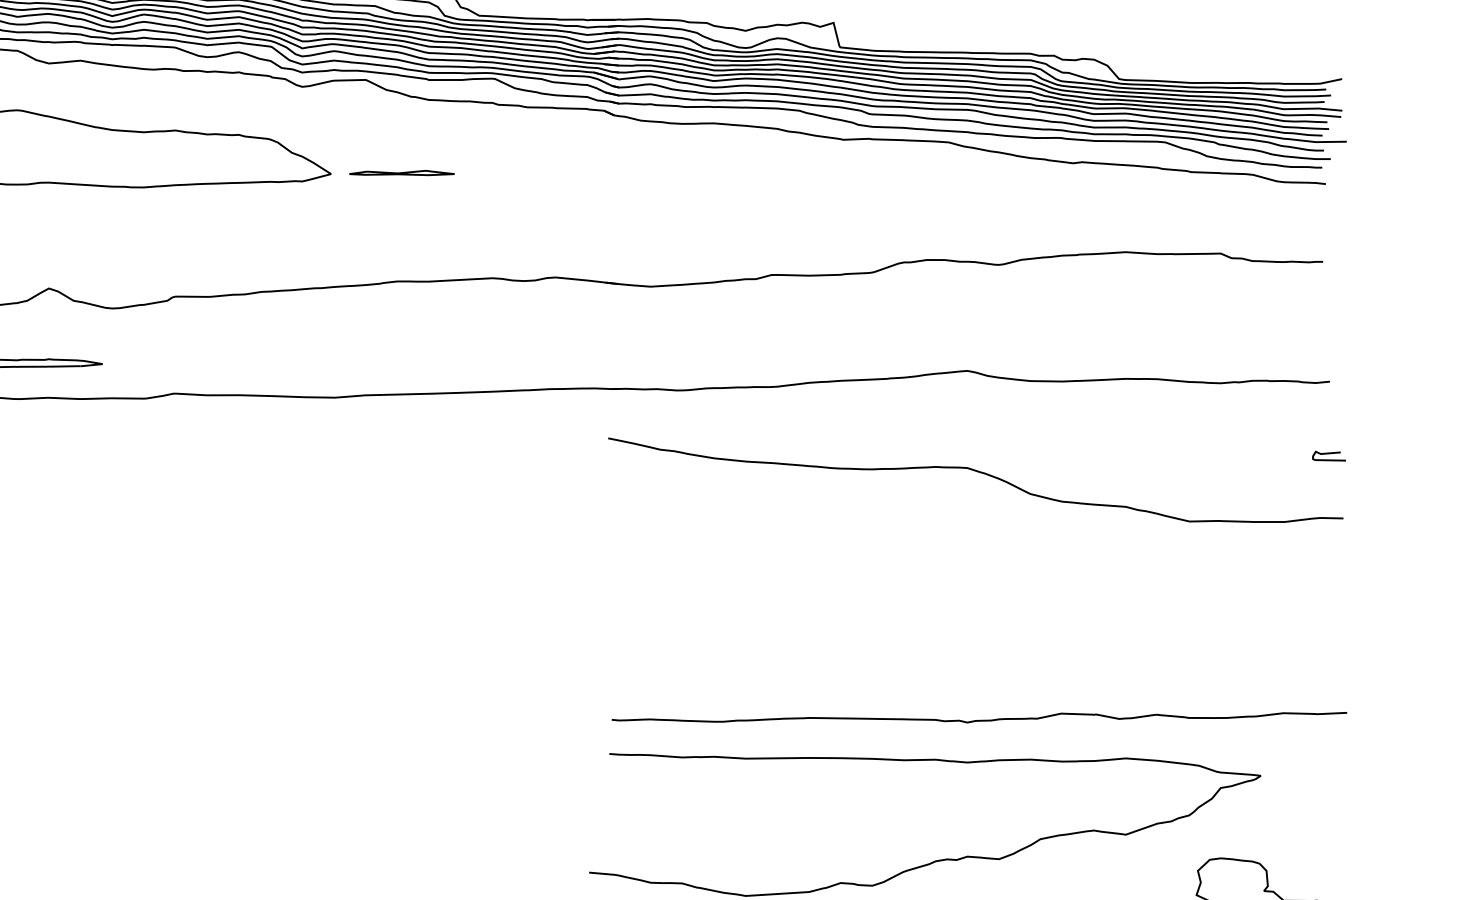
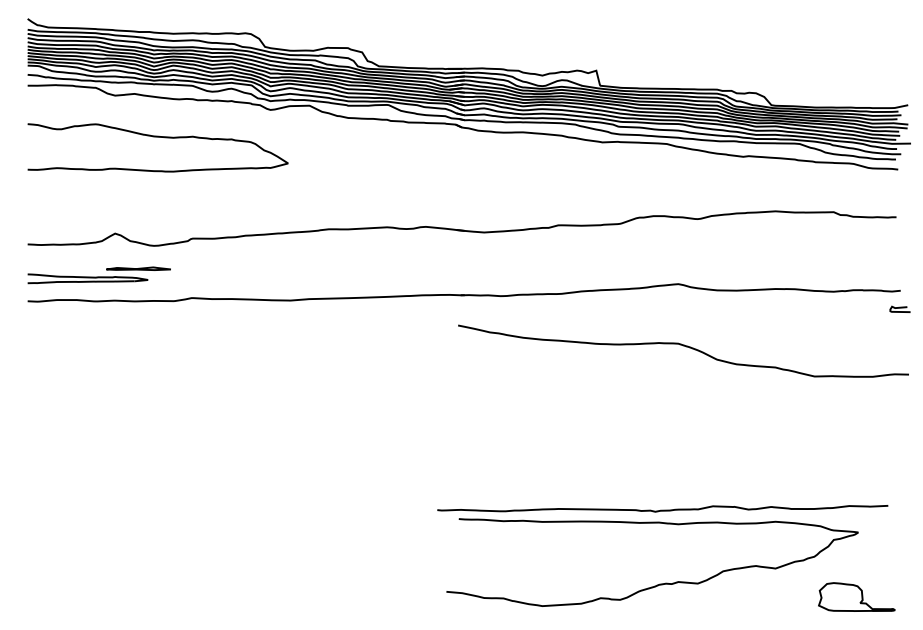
line: (401, 172) -> (138, 268), moved
curve: (1327, 454) -> (899, 308), moved
curve: (978, 718) -> (662, 509), moved

